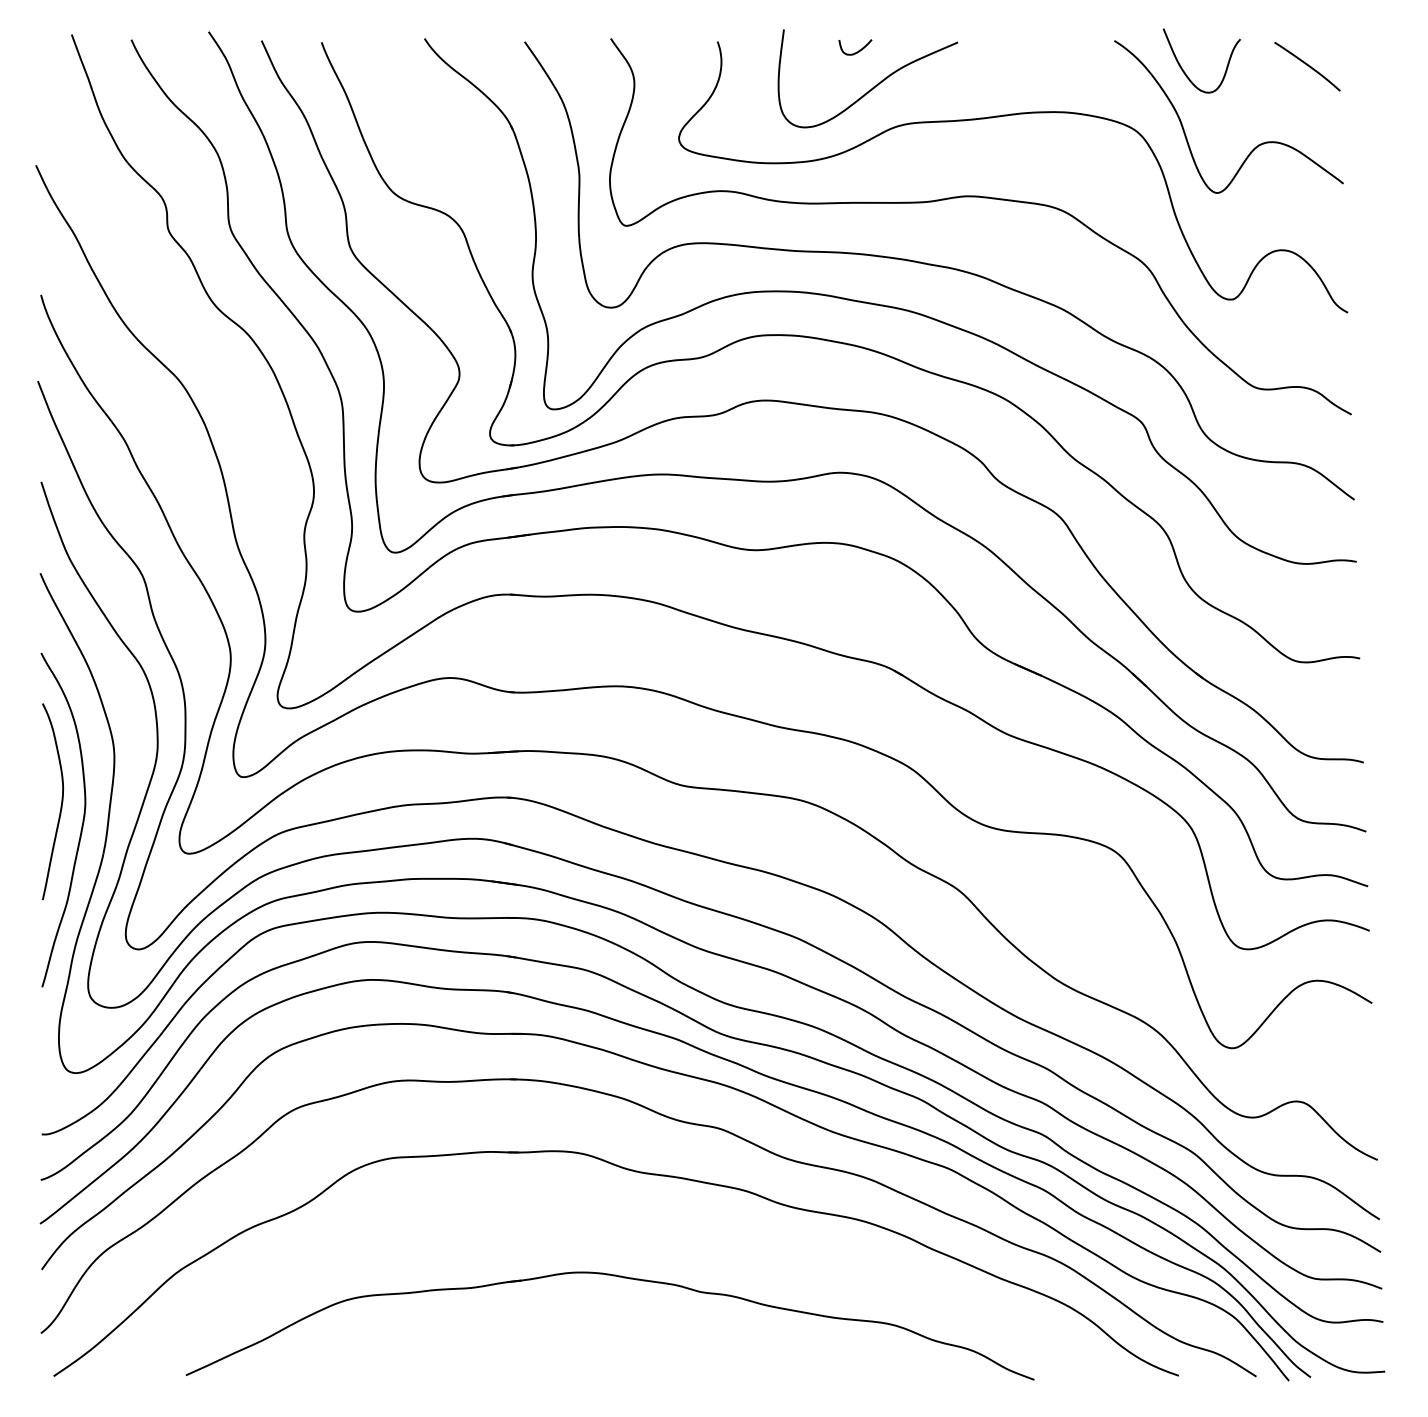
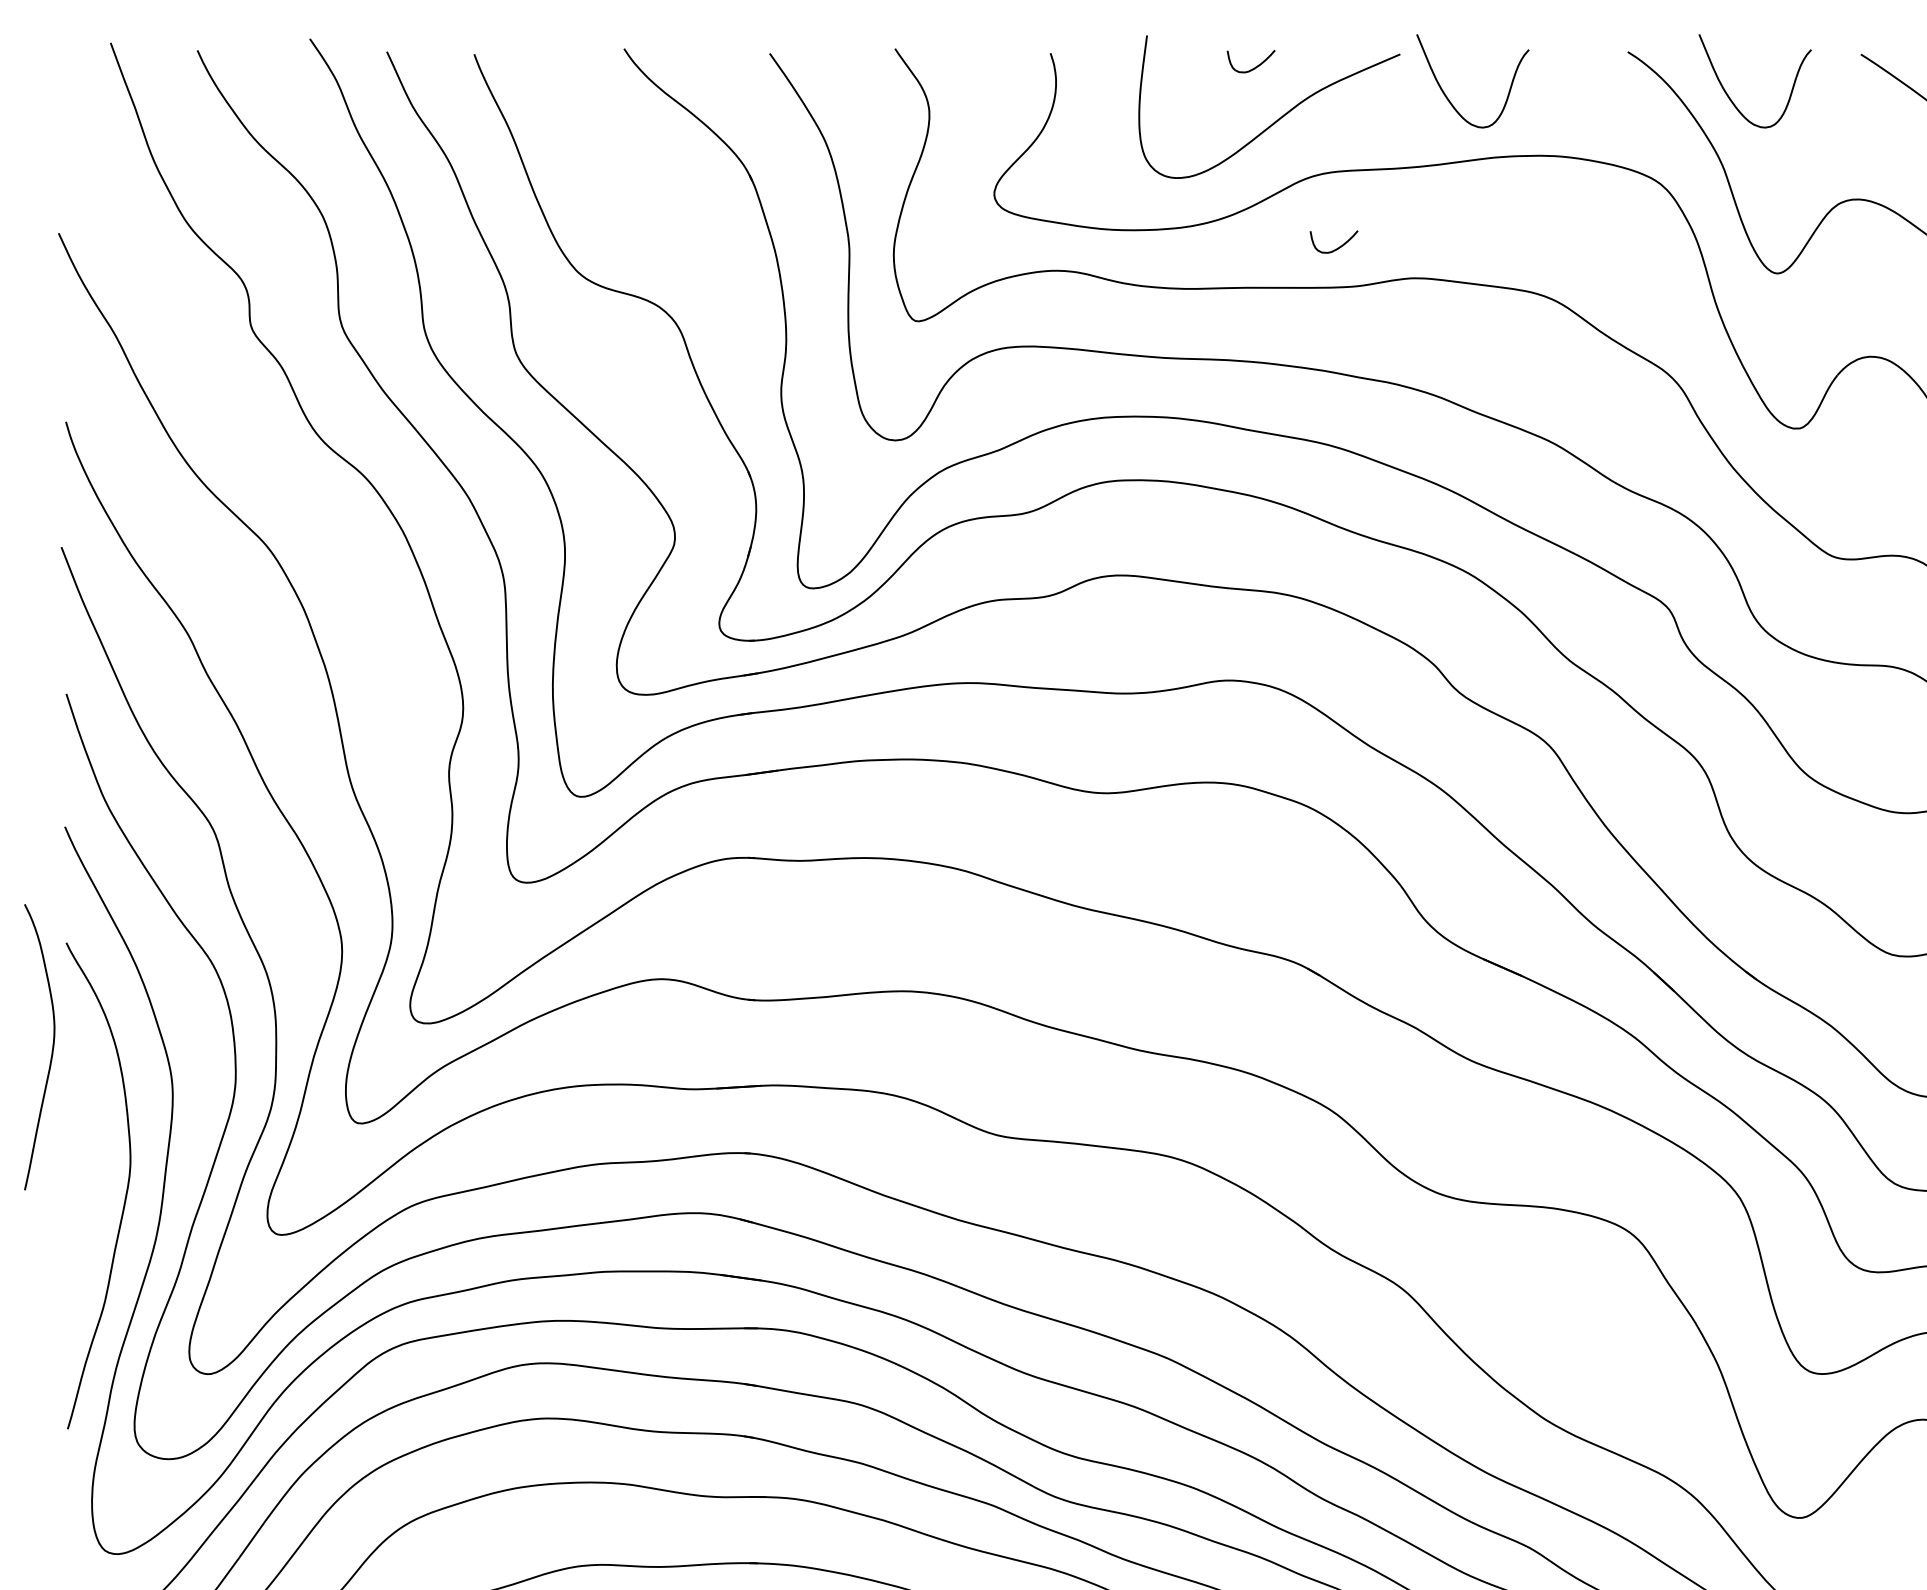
curve: (991, 72) -> (1449, 98), added
curve: (913, 175) -> (1335, 248), added
curve: (60, 805) -> (50, 1052), moved

